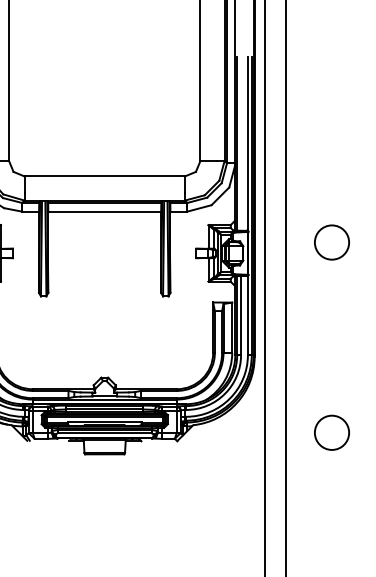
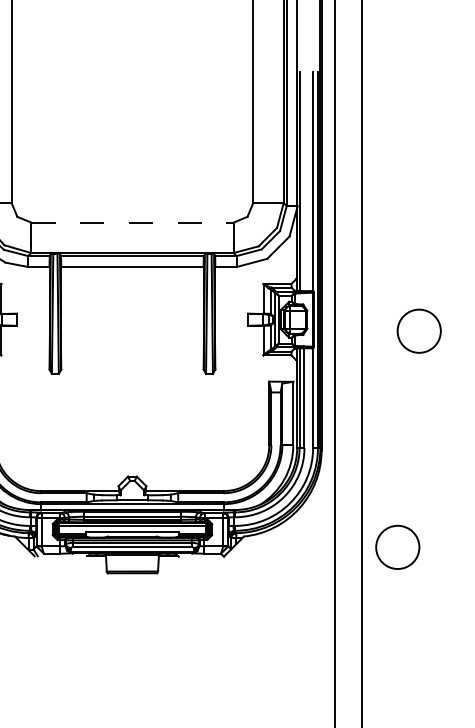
line: (105, 176) -> (133, 222), solid -> dashed
circle: (331, 242) -> (418, 331), moved
circle: (331, 432) -> (397, 546), moved

